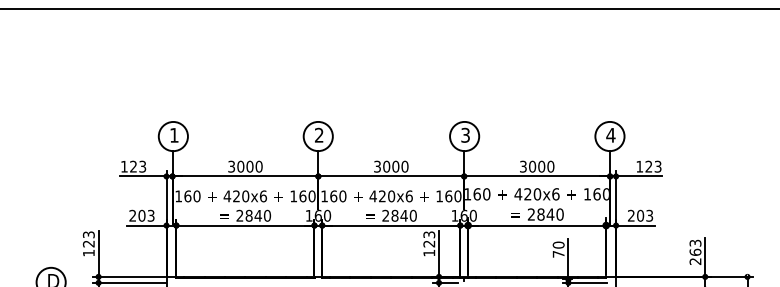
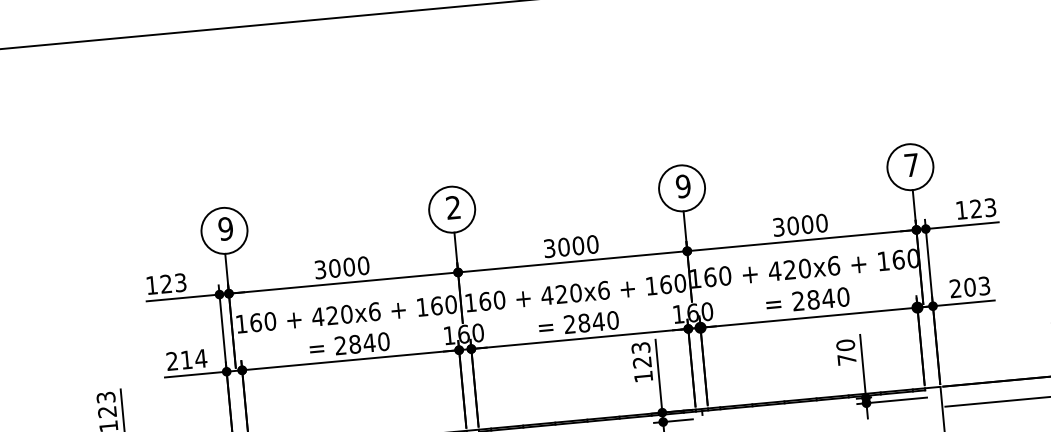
text: (173, 134) -> (224, 227), 1 -> 9
text: (465, 135) -> (683, 186), 3 -> 9
text: (610, 135) -> (911, 165), 4 -> 7
text: (146, 215) -> (193, 358), 203 -> 214

